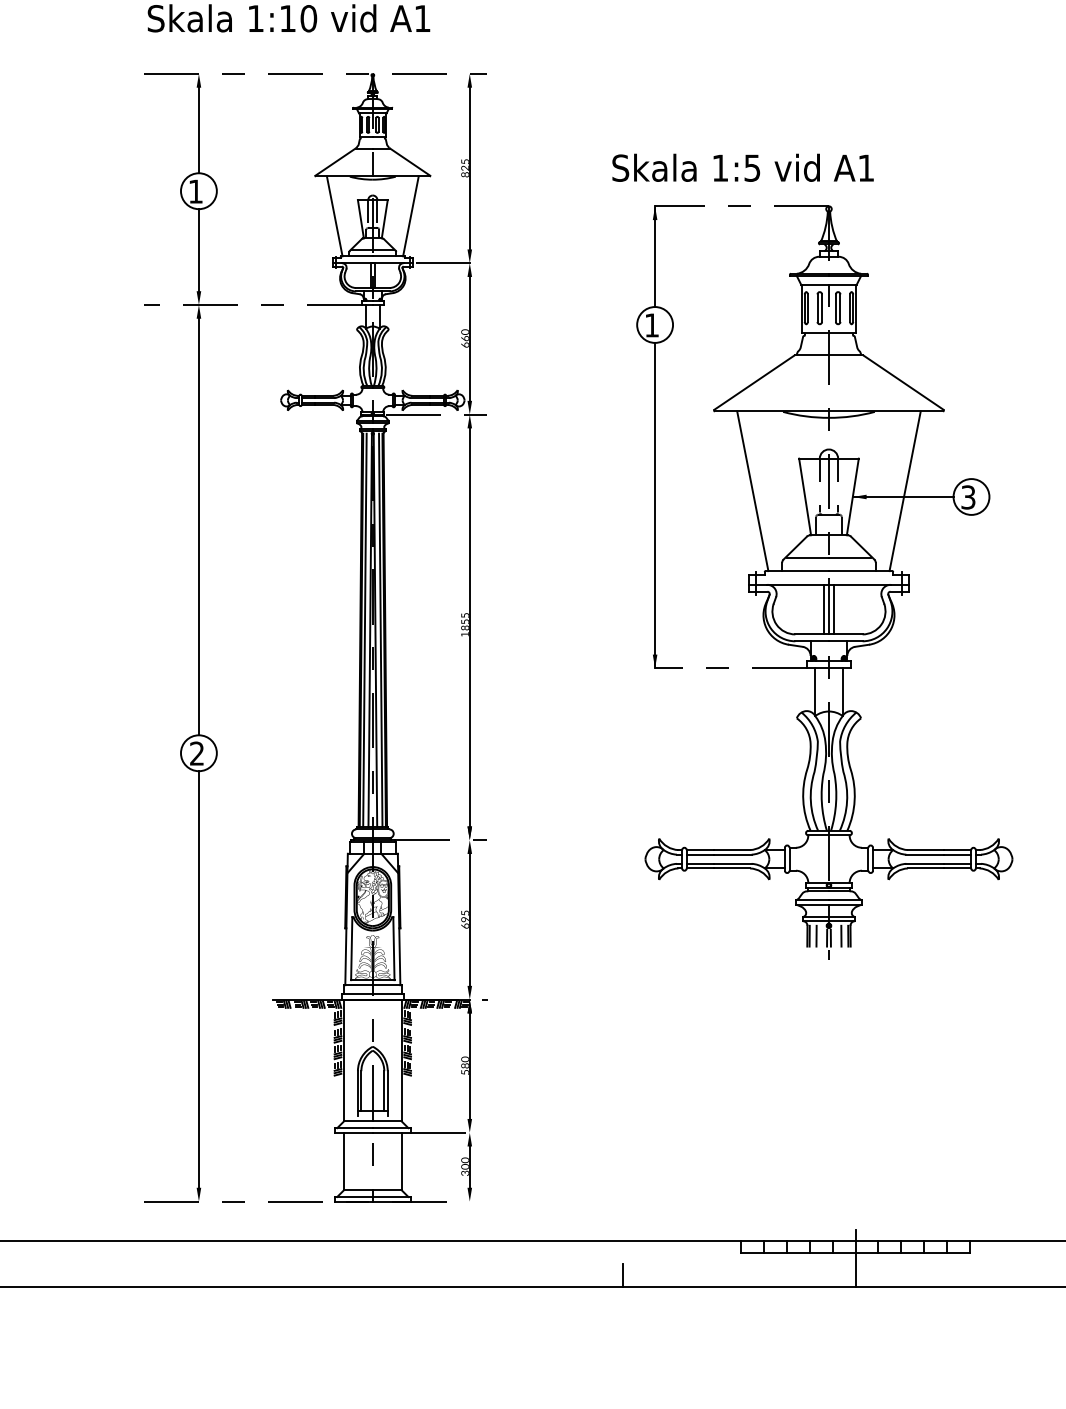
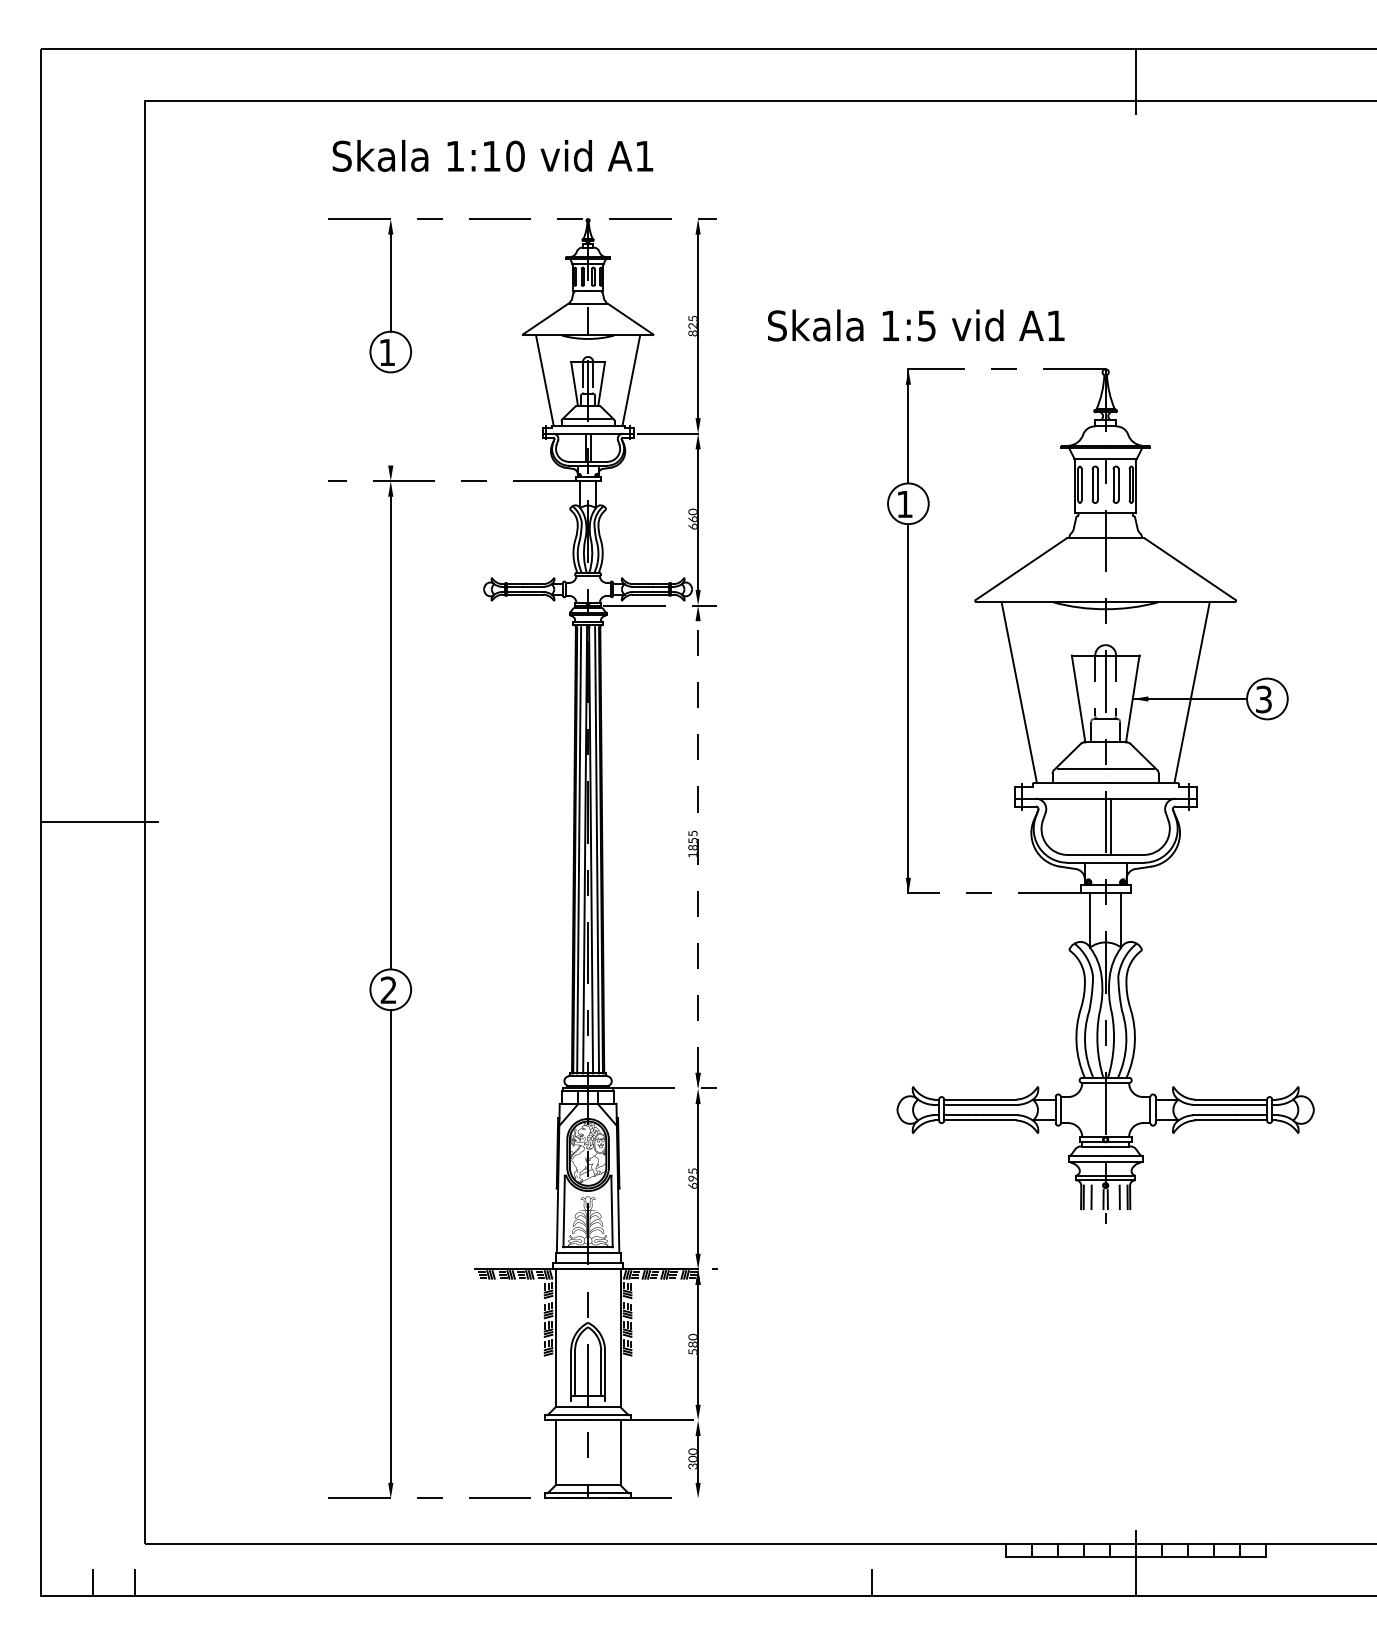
text: (743, 167) -> (916, 325), moved
line: (198, 249) -> (390, 418), removed
line: (824, 609) -> (1100, 826), removed
line: (470, 627) -> (698, 847), solid -> dashed

